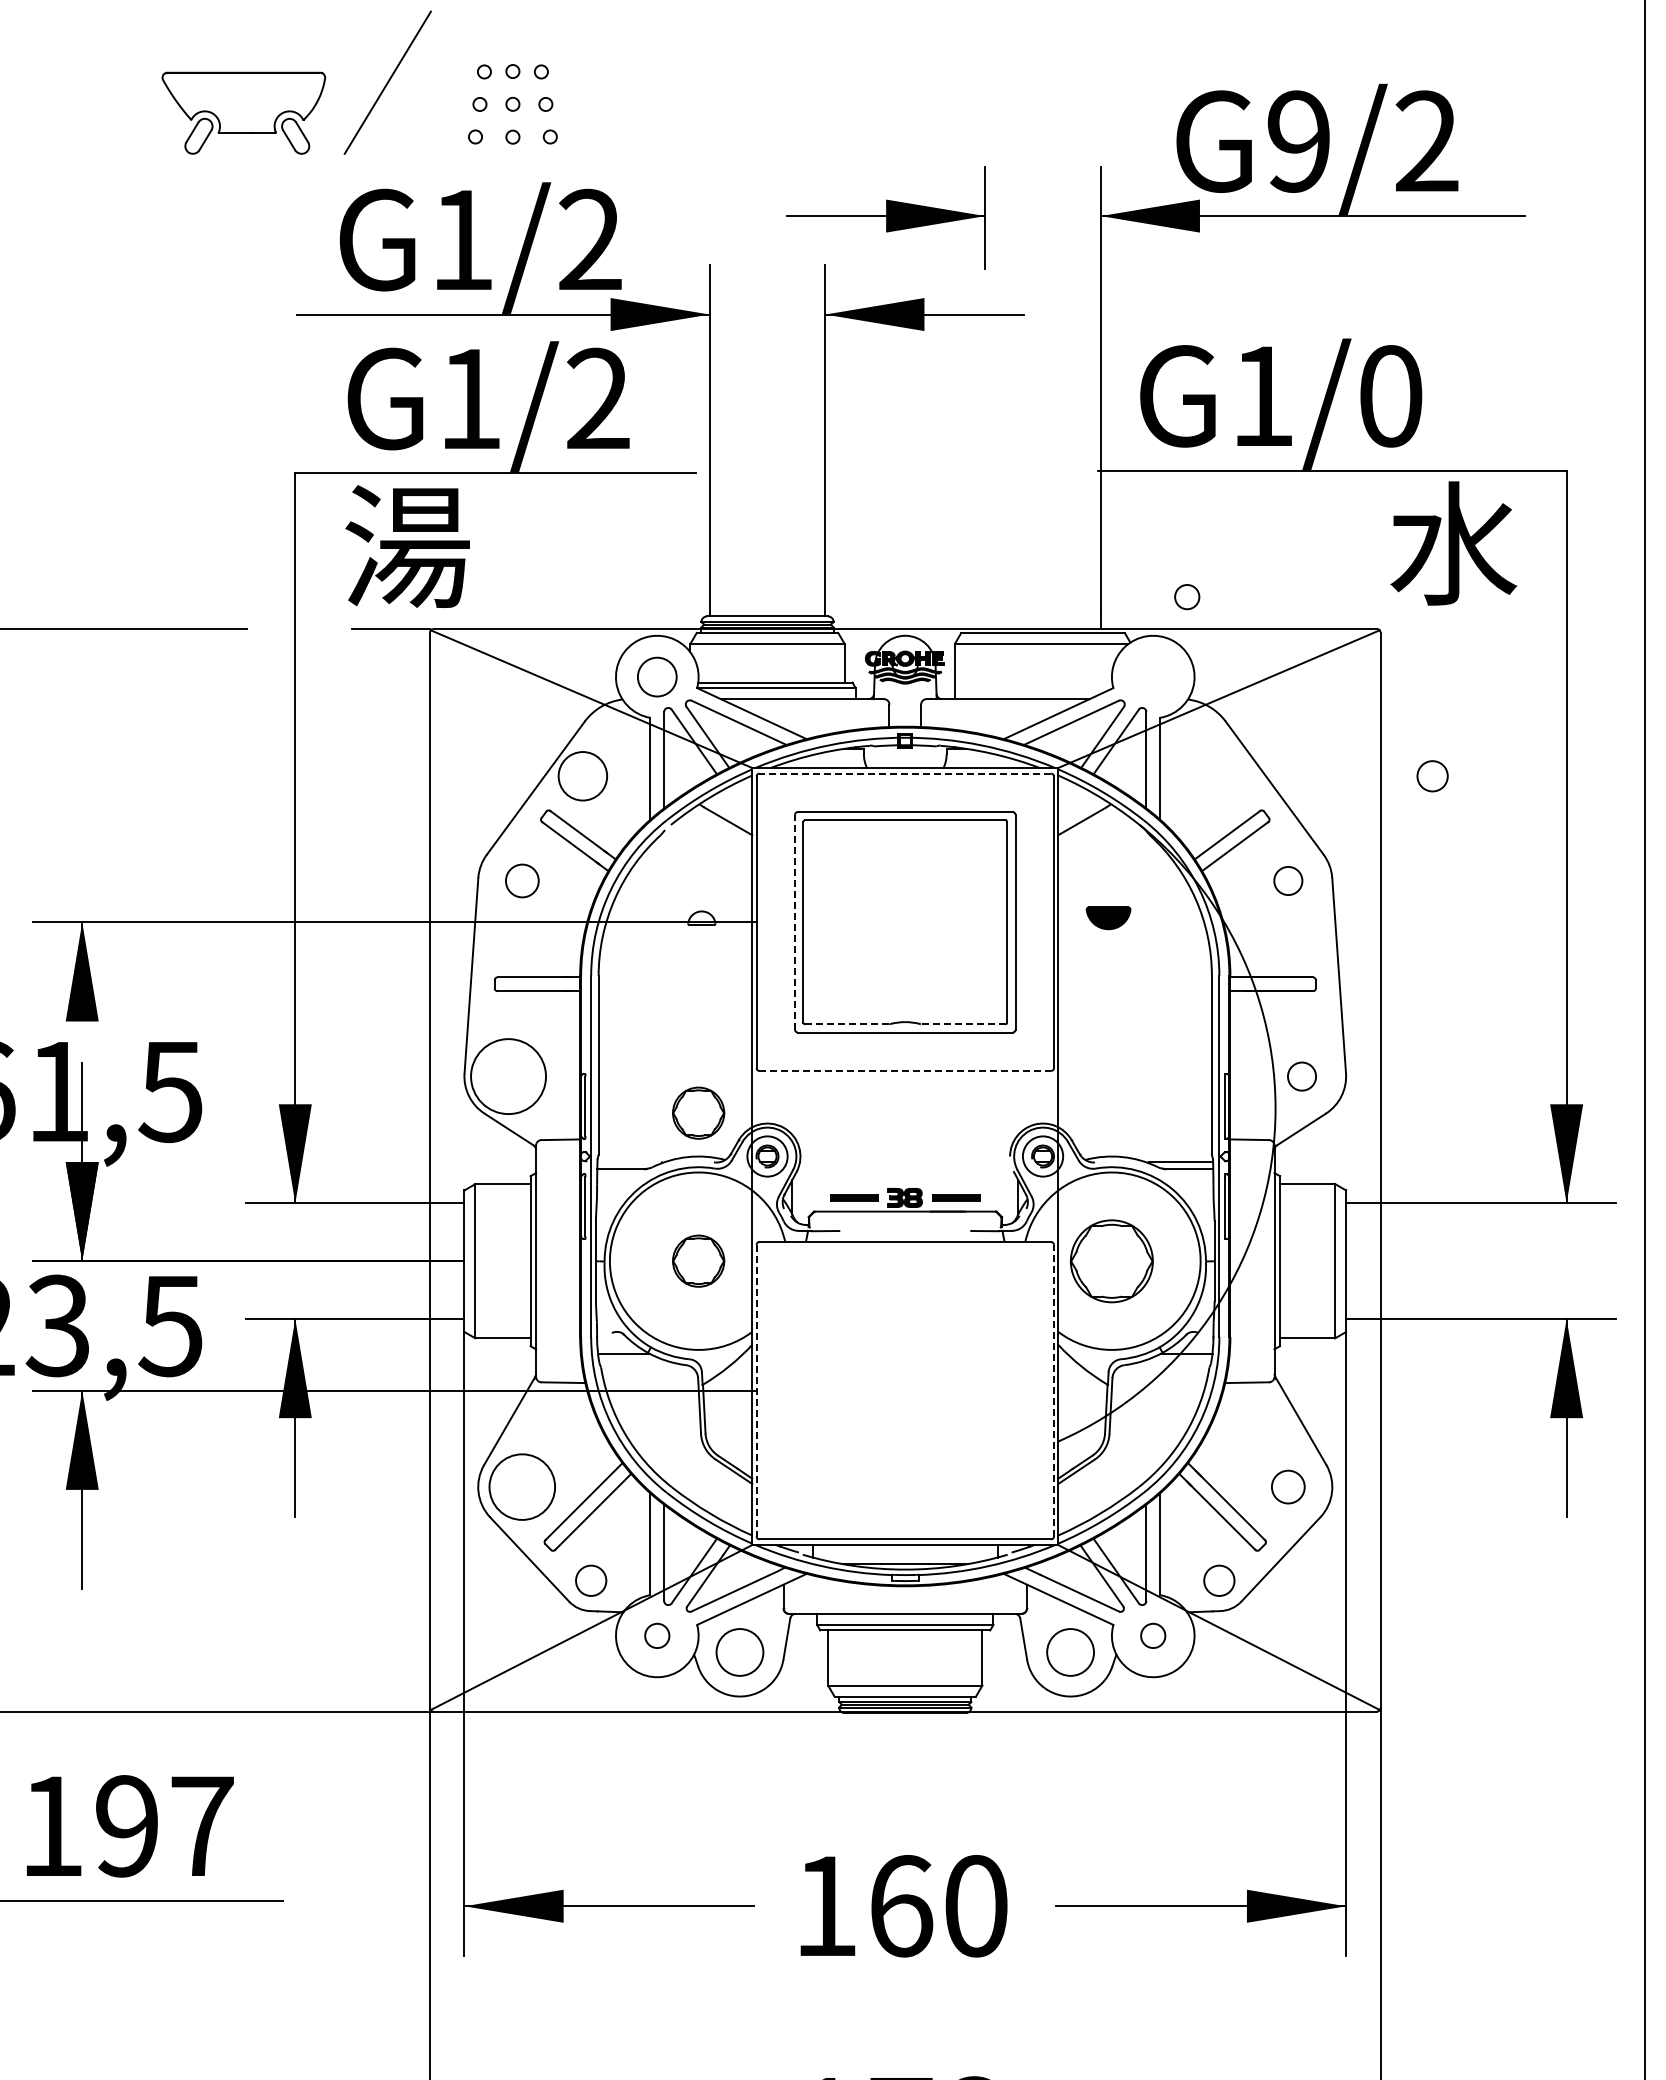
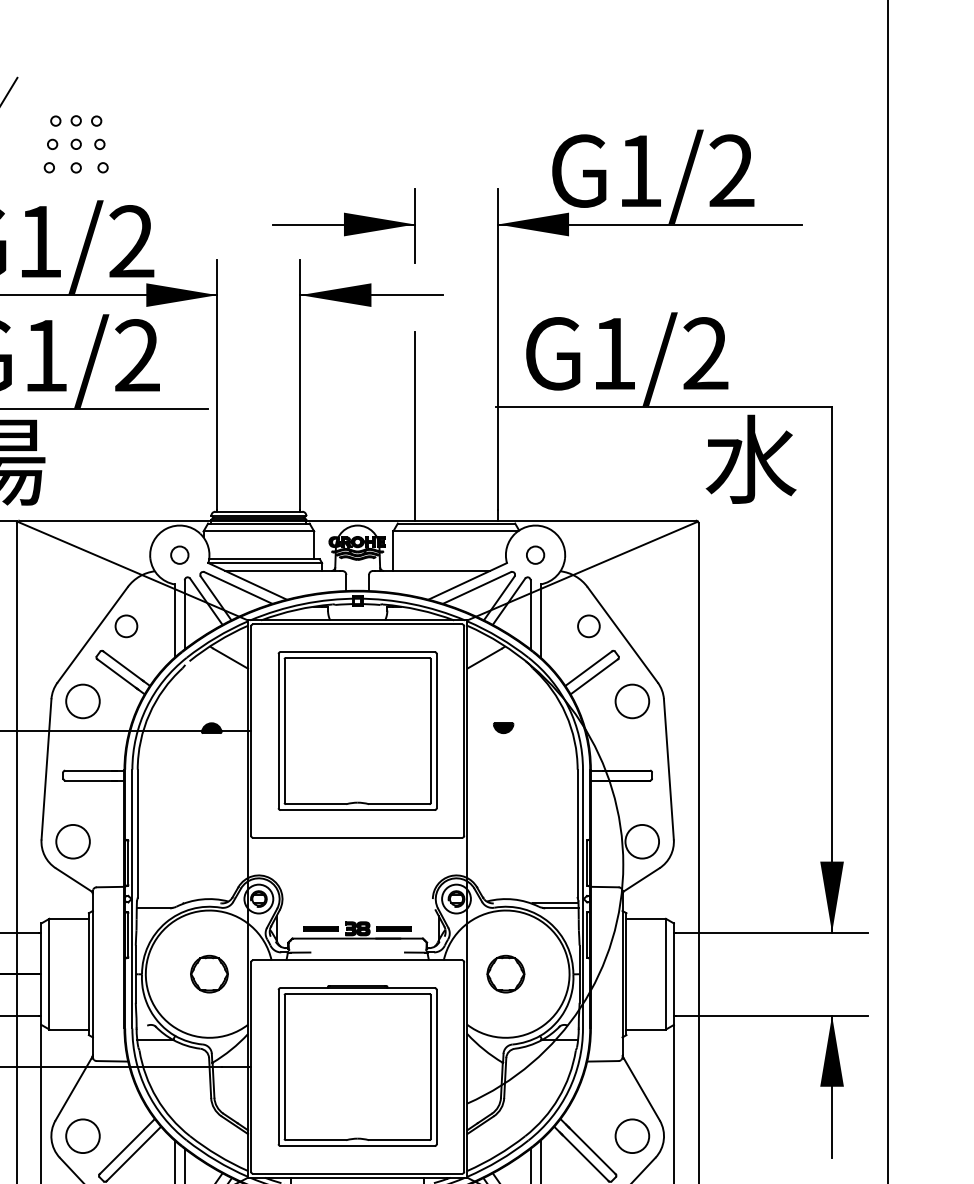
text: (1298, 141) -> (639, 171), G9/2 -> G1/2
text: (1390, 396) -> (705, 353), G1/0 -> G1/2
line: (985, 496) -> (415, 425), added
circle: (1187, 597) -> (535, 555), moved
circle: (657, 676) -> (179, 554), size x0.62
line: (905, 773) -> (357, 624), dashed -> solid
circle: (582, 776) -> (126, 626), size x0.62
circle: (1432, 776) -> (588, 626), moved
circle: (522, 880) -> (83, 701), size x1.43
circle: (1288, 880) -> (632, 701), size x1.67
fill: (701, 918) -> (211, 728), added
part: (1108, 918) -> (503, 728), size x0.62
line: (795, 921) -> (278, 730), dashed -> solid
line: (846, 1024) -> (315, 804), dashed -> solid
line: (962, 1024) -> (398, 804), dashed -> solid
line: (905, 1070) -> (357, 837), dashed -> solid
circle: (508, 1076) -> (73, 841), size x0.62
circle: (1301, 1076) -> (641, 841), size x1.67
part: (698, 1112) -> (209, 867), removed
part: (1111, 1260) -> (505, 973), size x0.62
part: (905, 1389) -> (357, 1066), added
line: (756, 1390) -> (250, 1066), dashed -> solid
line: (1053, 1390) -> (464, 1066), dashed -> solid
circle: (521, 1486) -> (82, 1135), size x0.71
circle: (1288, 1486) -> (632, 1135), size x1.43

